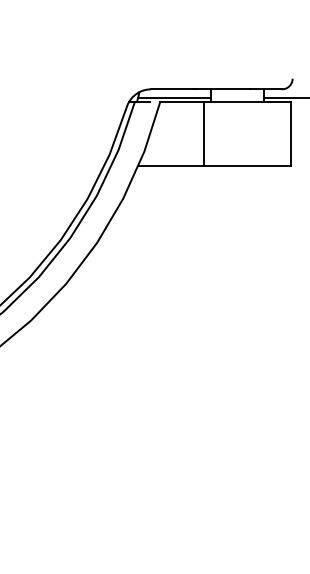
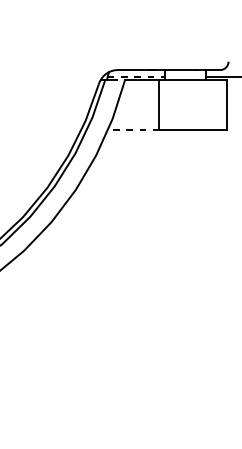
line: (174, 97) -> (136, 76), solid -> dashed
line: (171, 165) -> (133, 129), solid -> dashed

